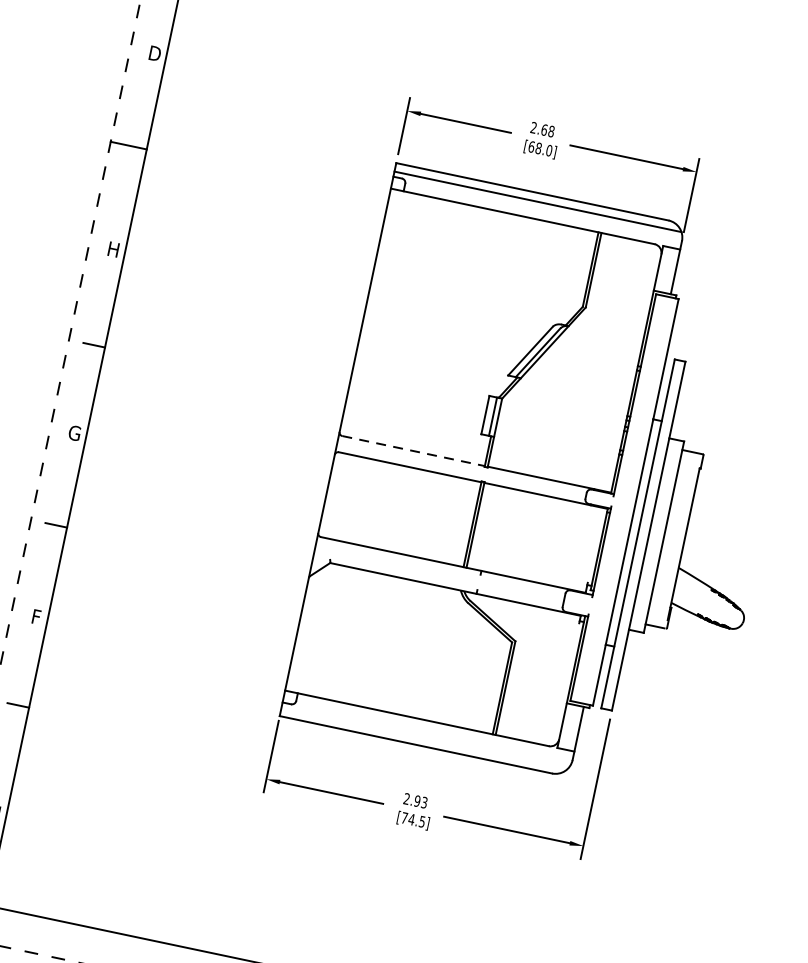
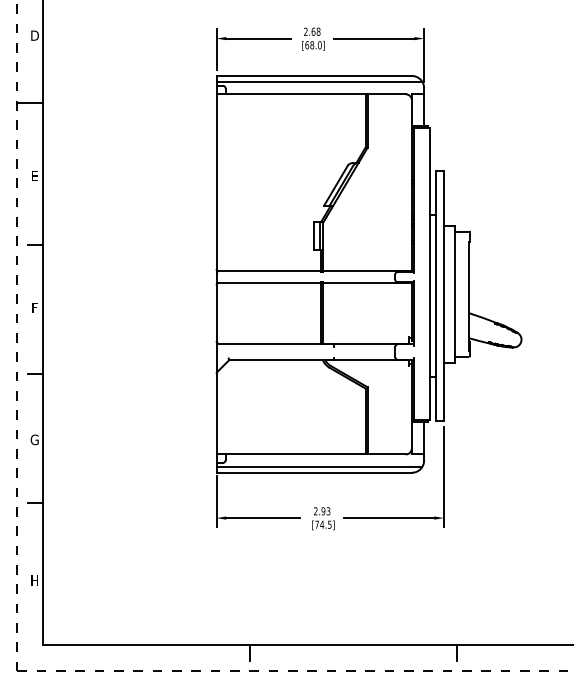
text: (113, 248) -> (34, 175), H -> E
text: (74, 432) -> (34, 307), G -> F
line: (414, 451) -> (270, 271), dashed -> solid
text: (35, 616) -> (34, 439), F -> G
line: (425, 737) -> (319, 466), added

